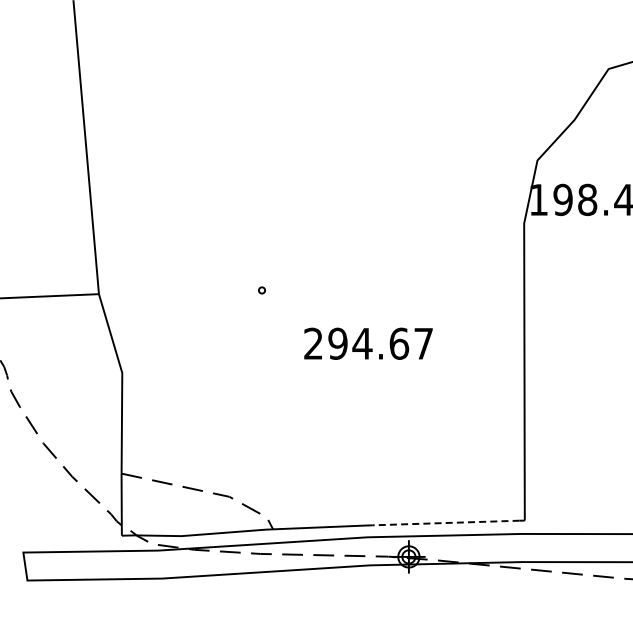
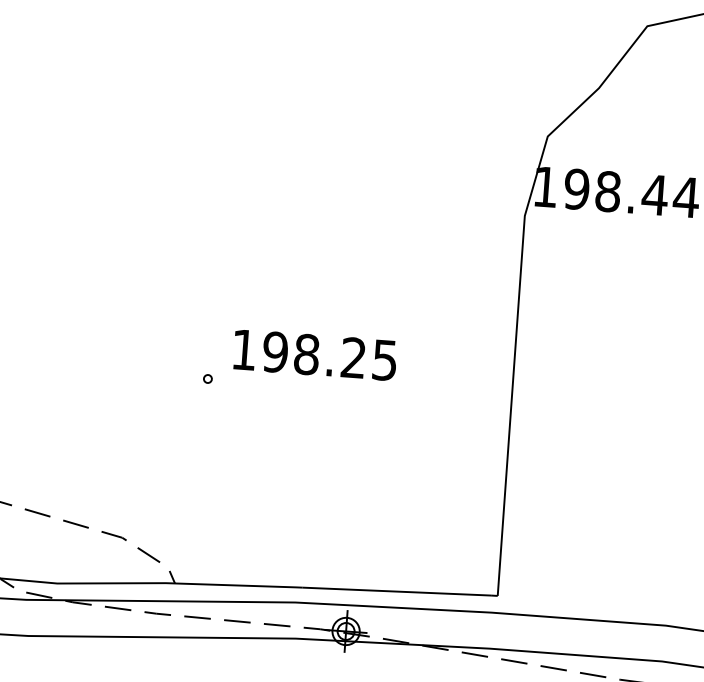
part: (261, 290) -> (207, 378), moved
text: (368, 343) -> (314, 354), 294.67 -> 198.25
line: (445, 523) -> (396, 592), dashed -> solid

